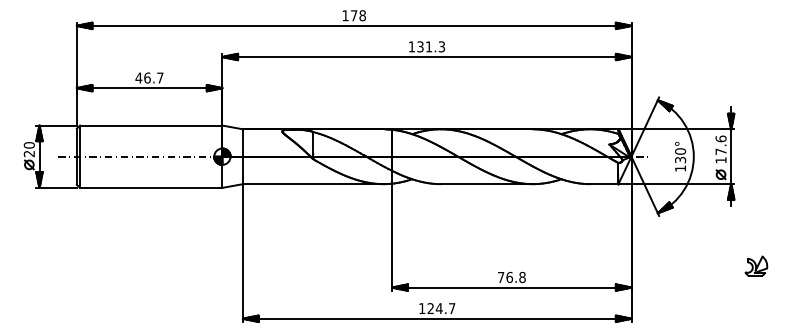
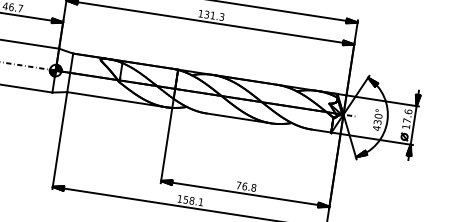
text: (680, 168) -> (376, 128), 130° -> 430°
part: (756, 265) -> (419, 204), removed
text: (441, 308) -> (193, 200), 124.7 -> 158.1

